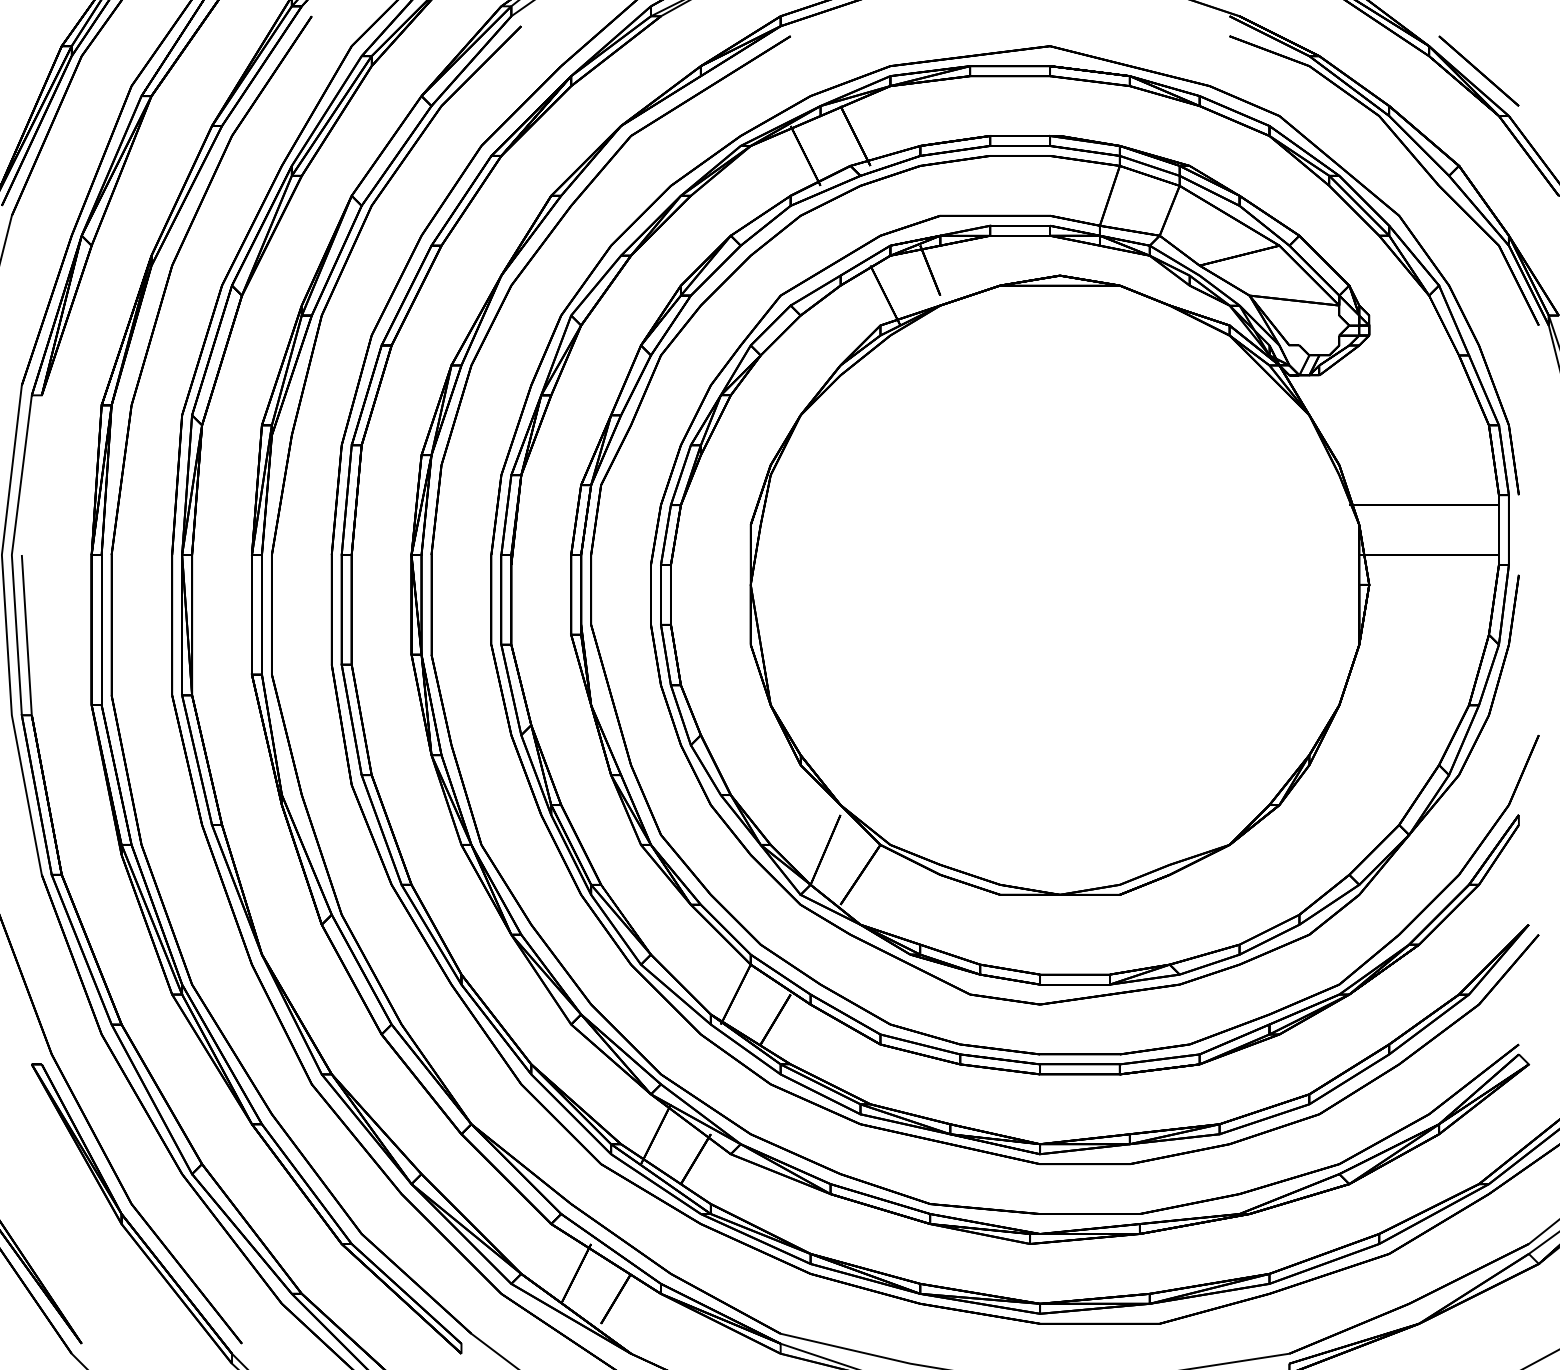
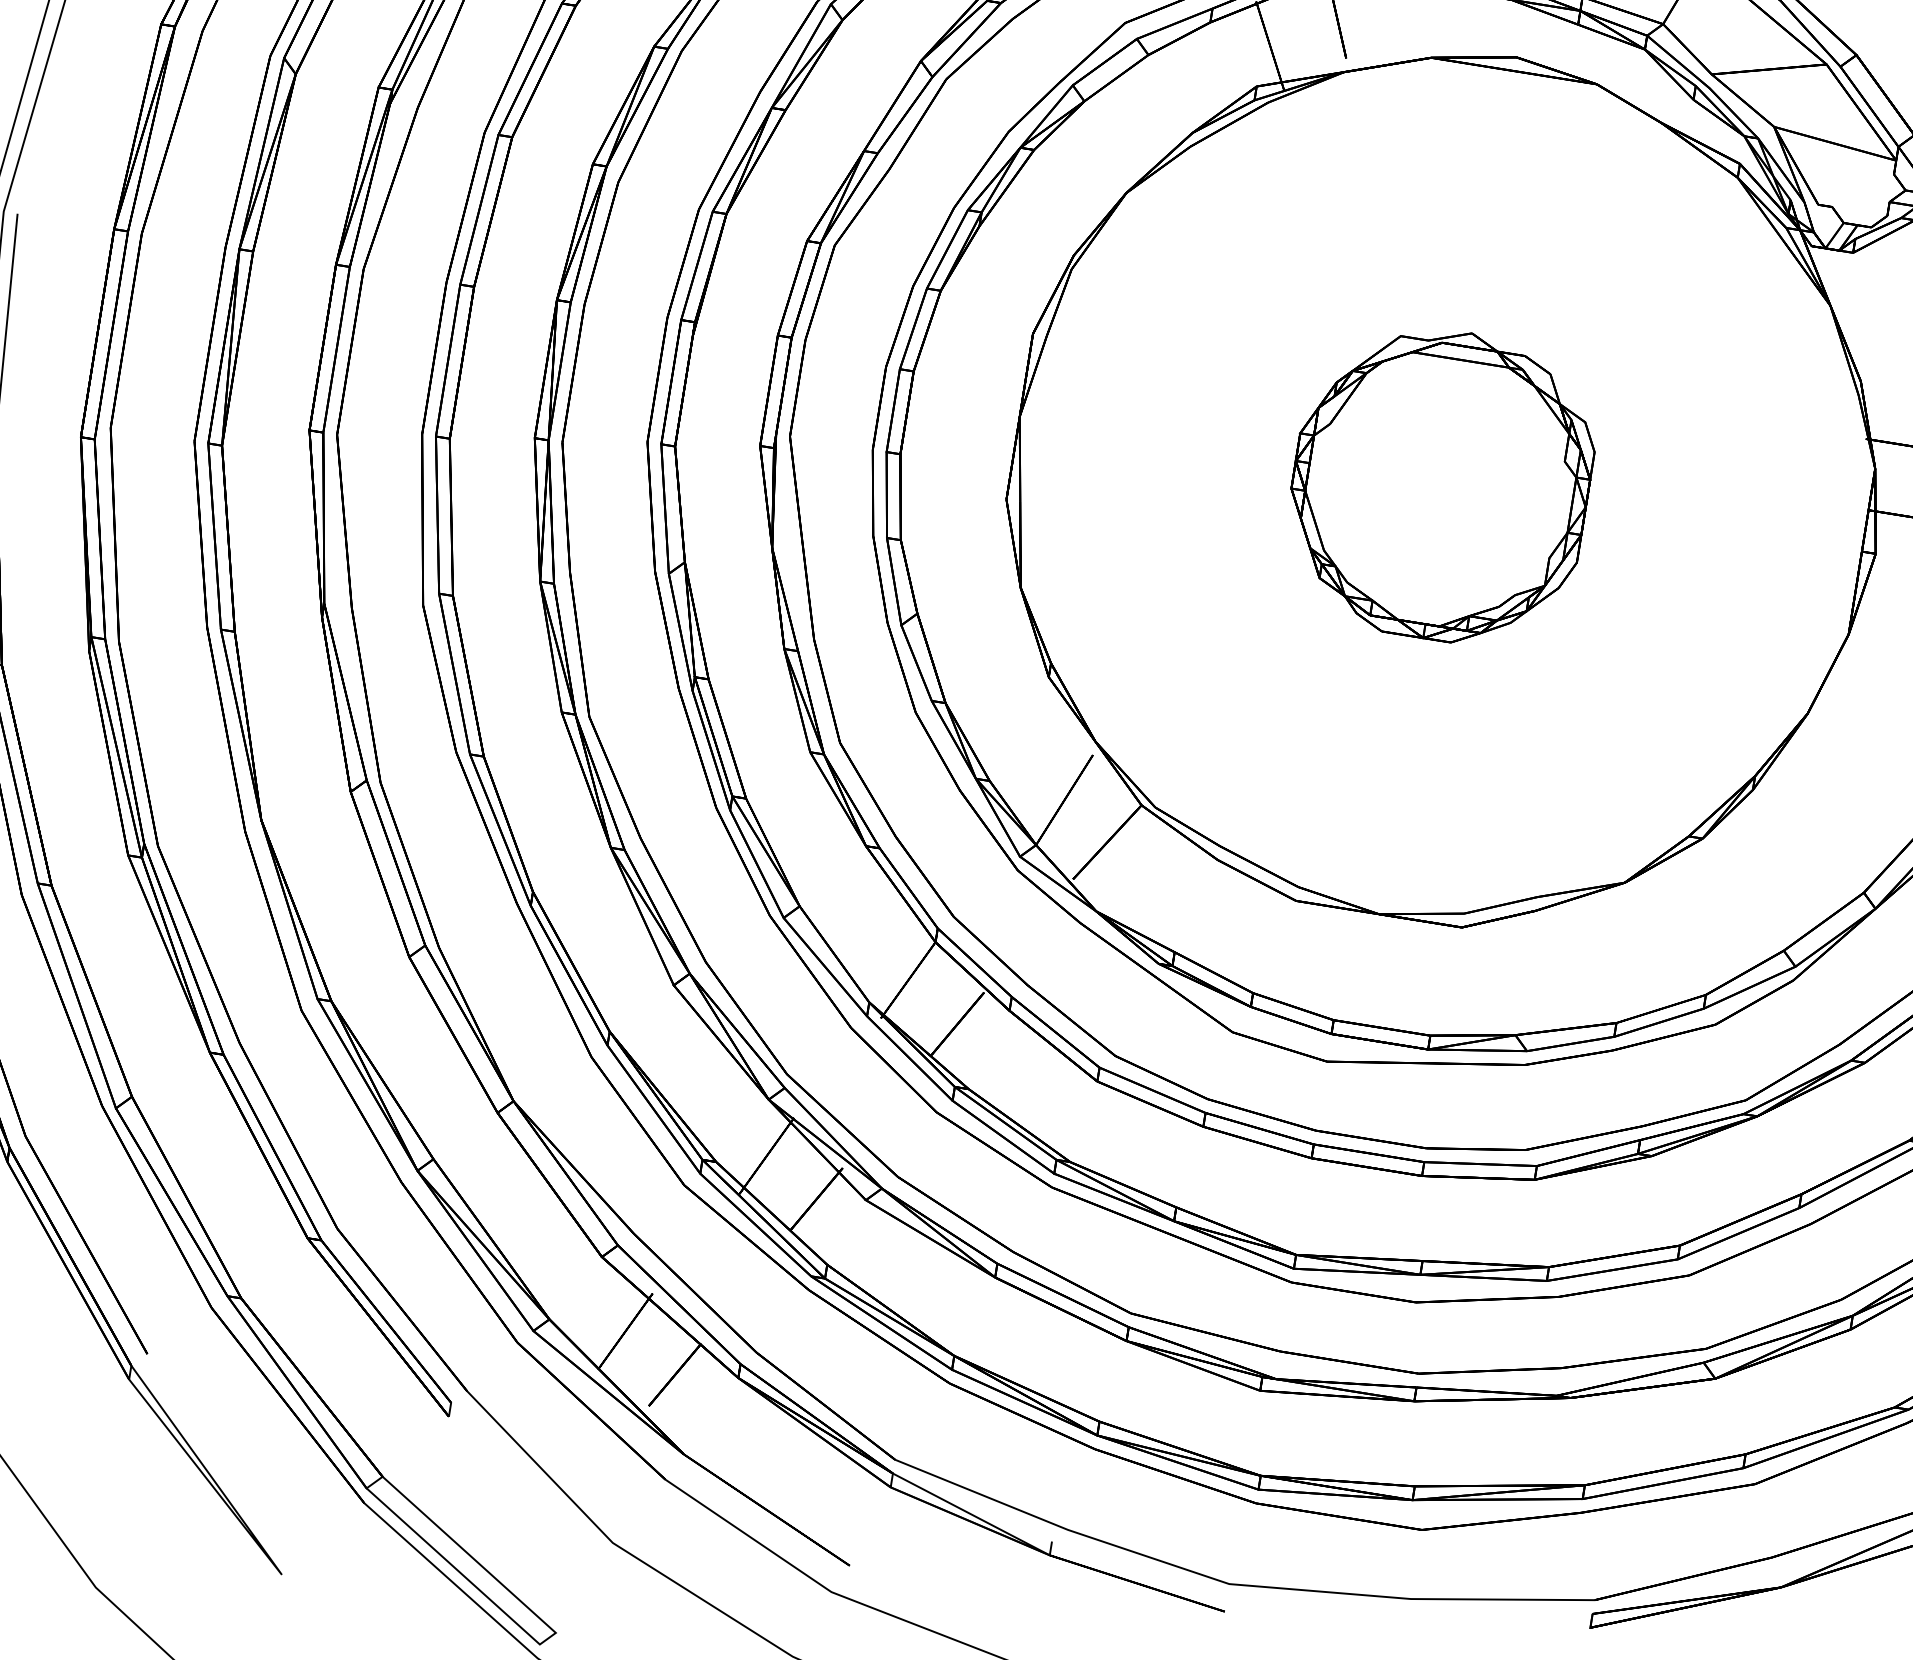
part: (1054, 585) -> (1439, 484), added

